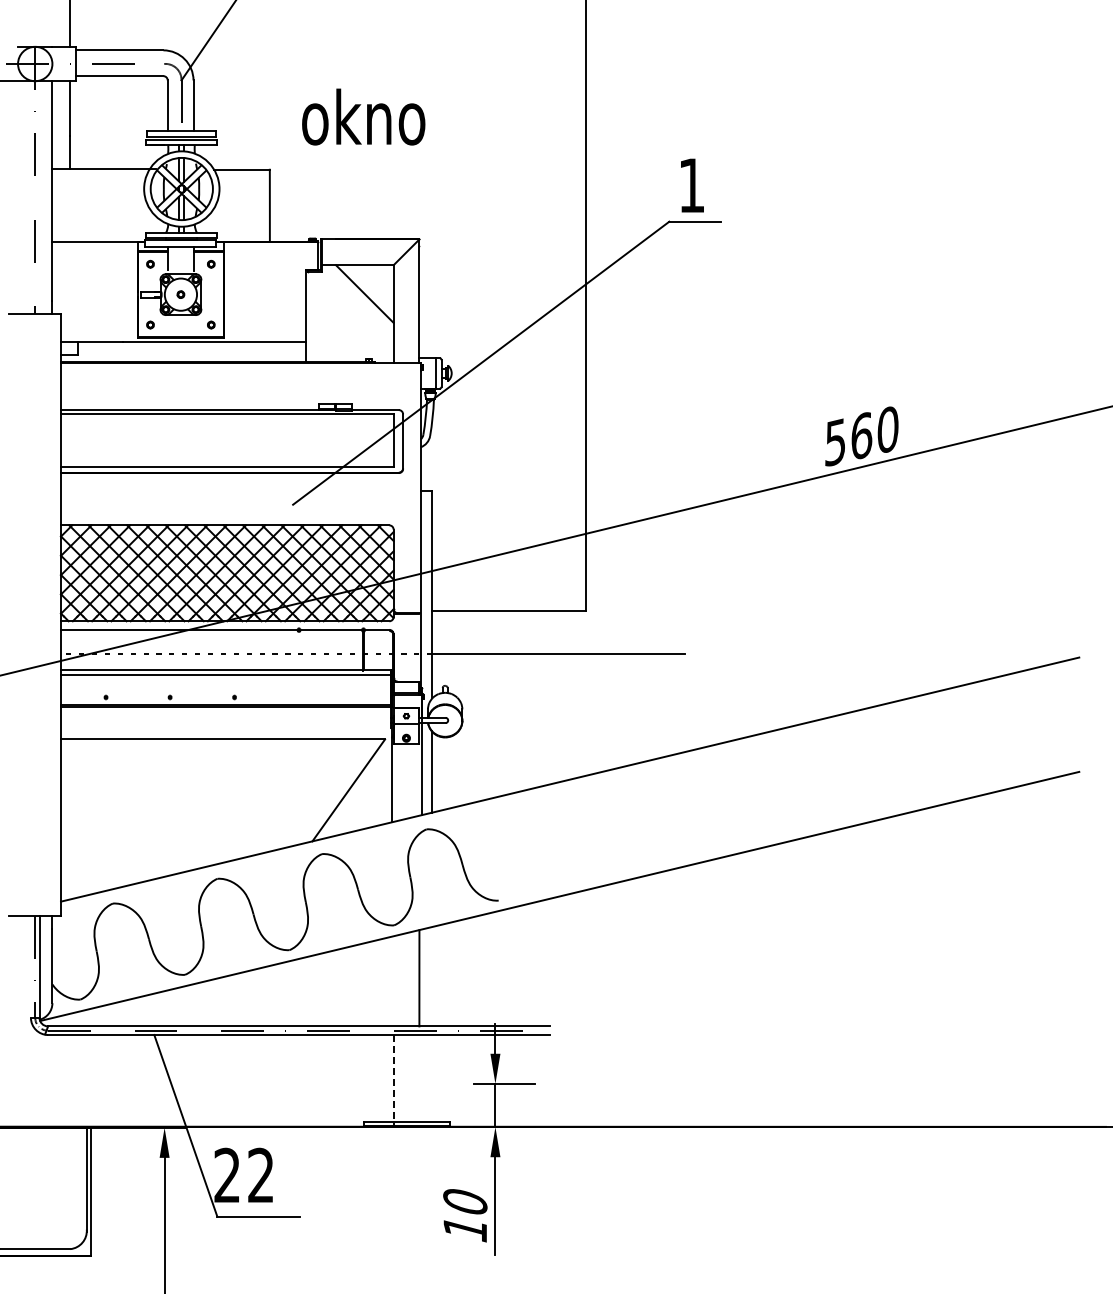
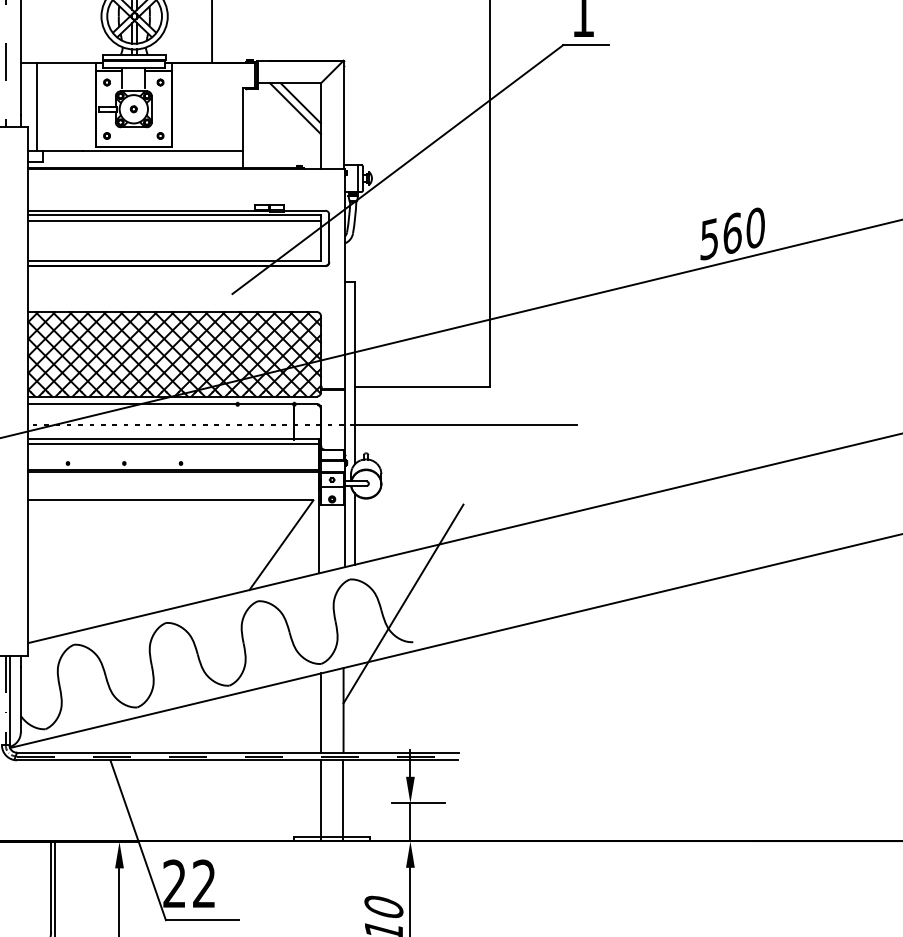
line: (370, 287) -> (300, 102), added
line: (70, 291) -> (36, 106), added
line: (227, 421) -> (174, 220), added
line: (487, 857) -> (403, 604), added
line: (393, 981) -> (320, 713), added
line: (393, 1080) -> (320, 800), dashed -> solid
line: (419, 1080) -> (343, 800), added

